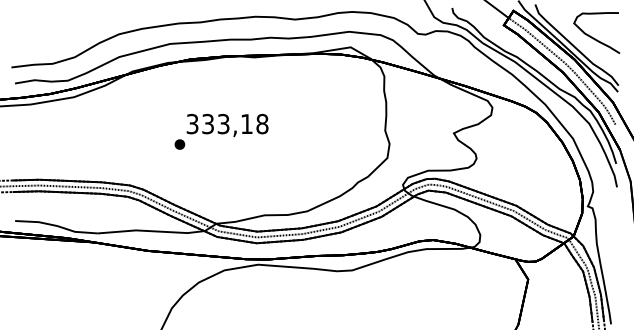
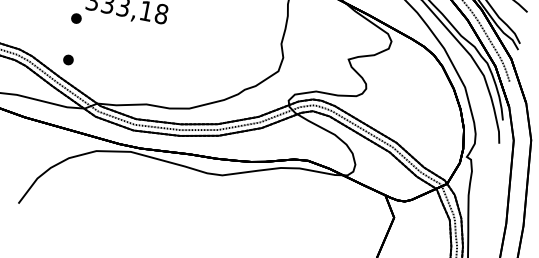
part: (179, 186) -> (68, 59), added

